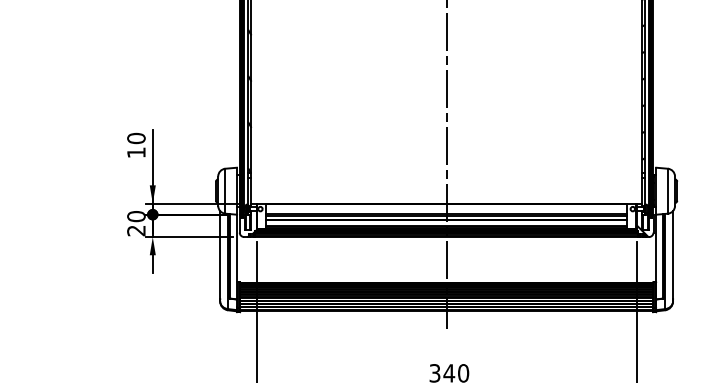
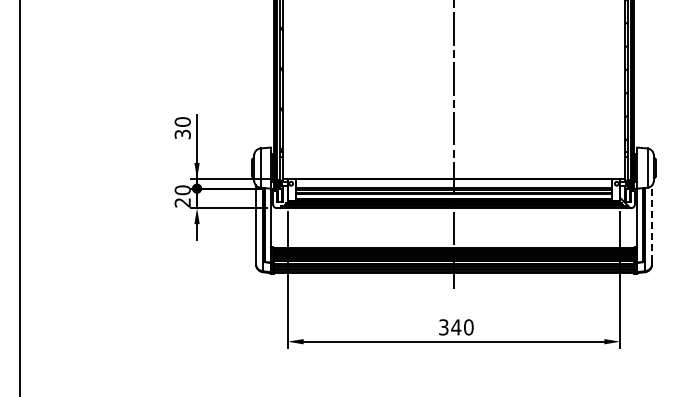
text: (136, 152) -> (182, 134), 10 -> 30
line: (673, 254) -> (652, 223), solid -> dashed

